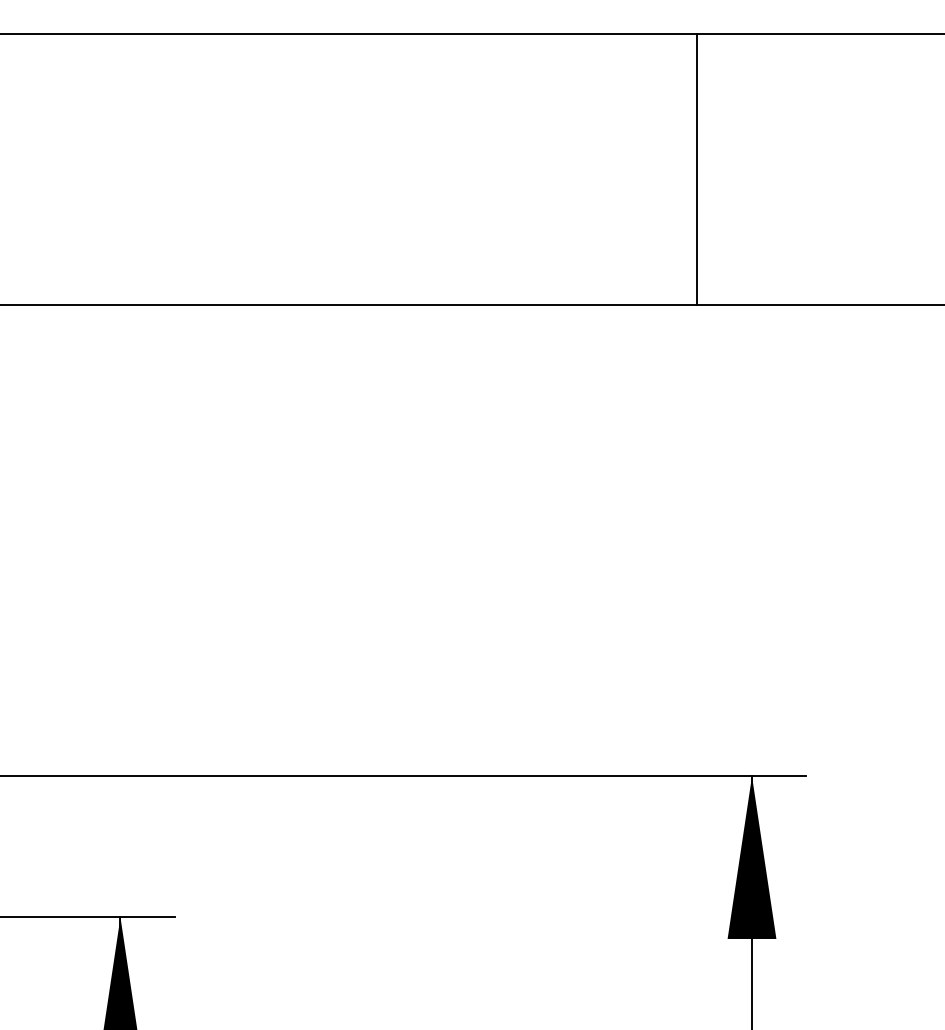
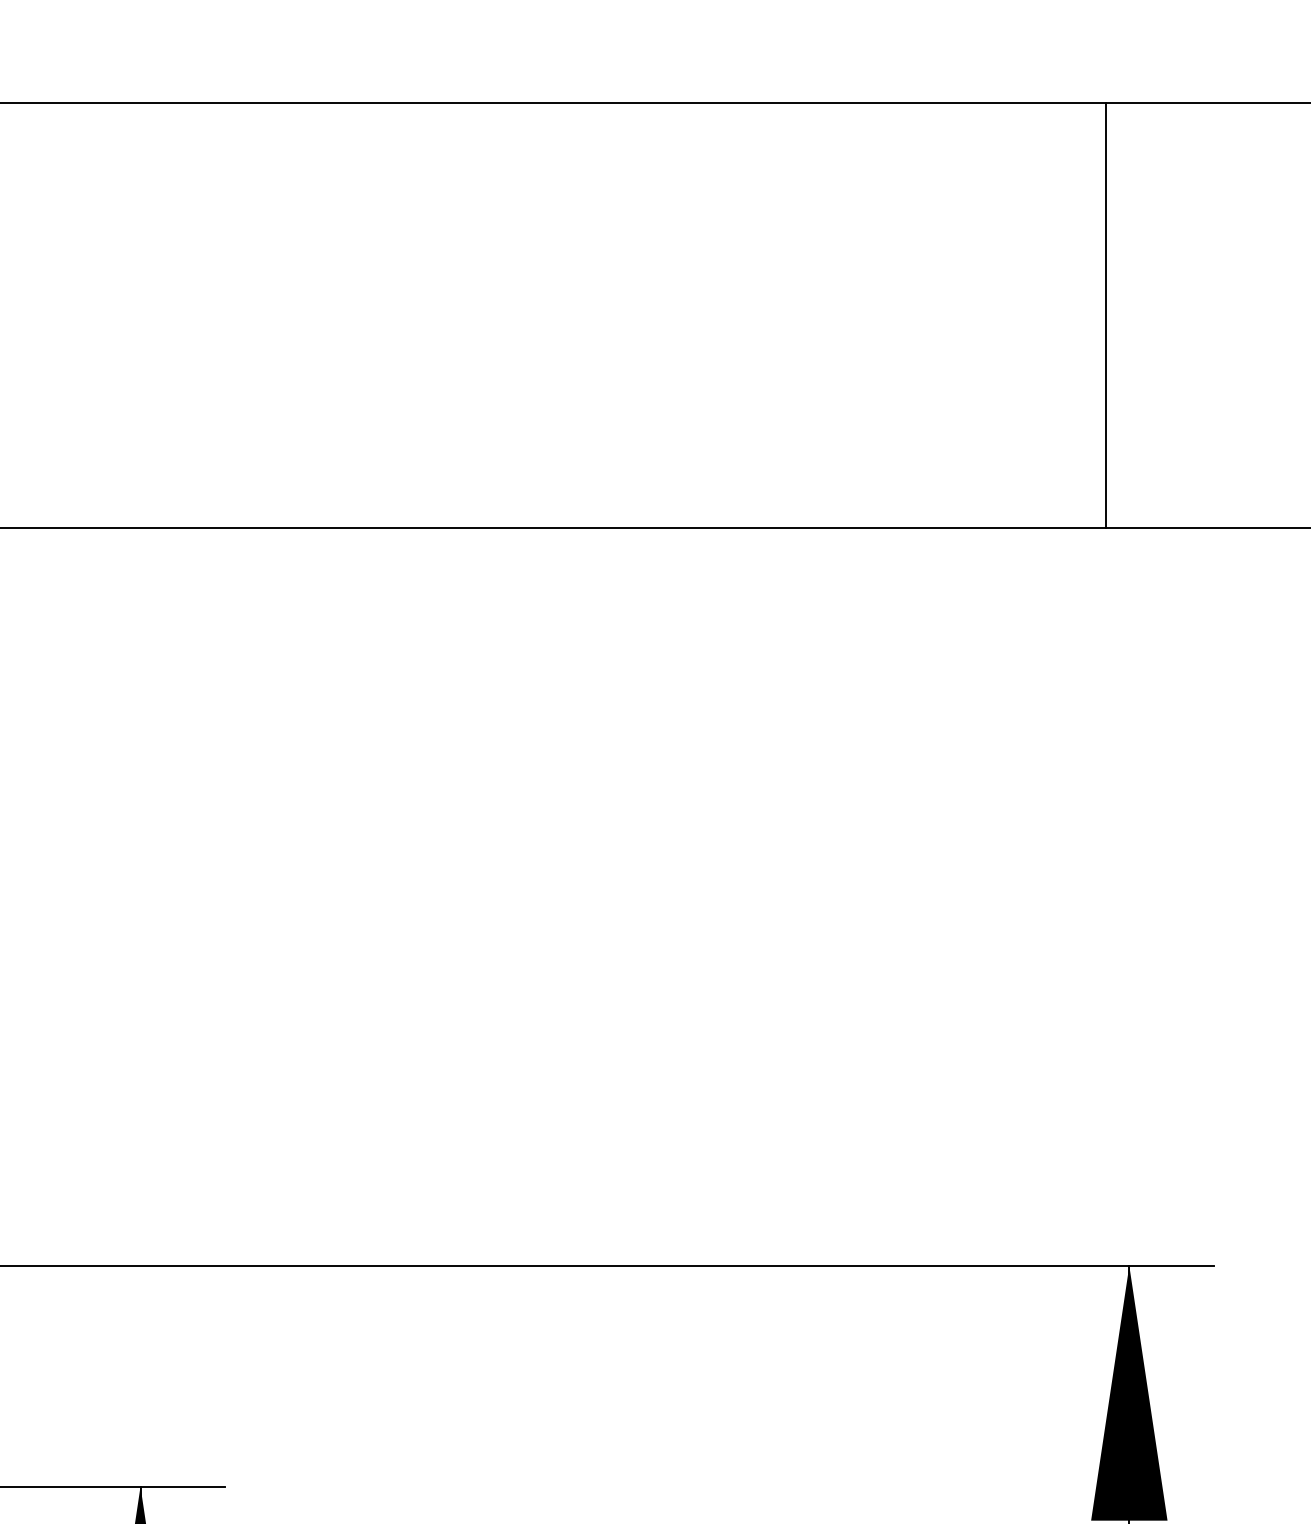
line: (697, 168) -> (1106, 314), moved

